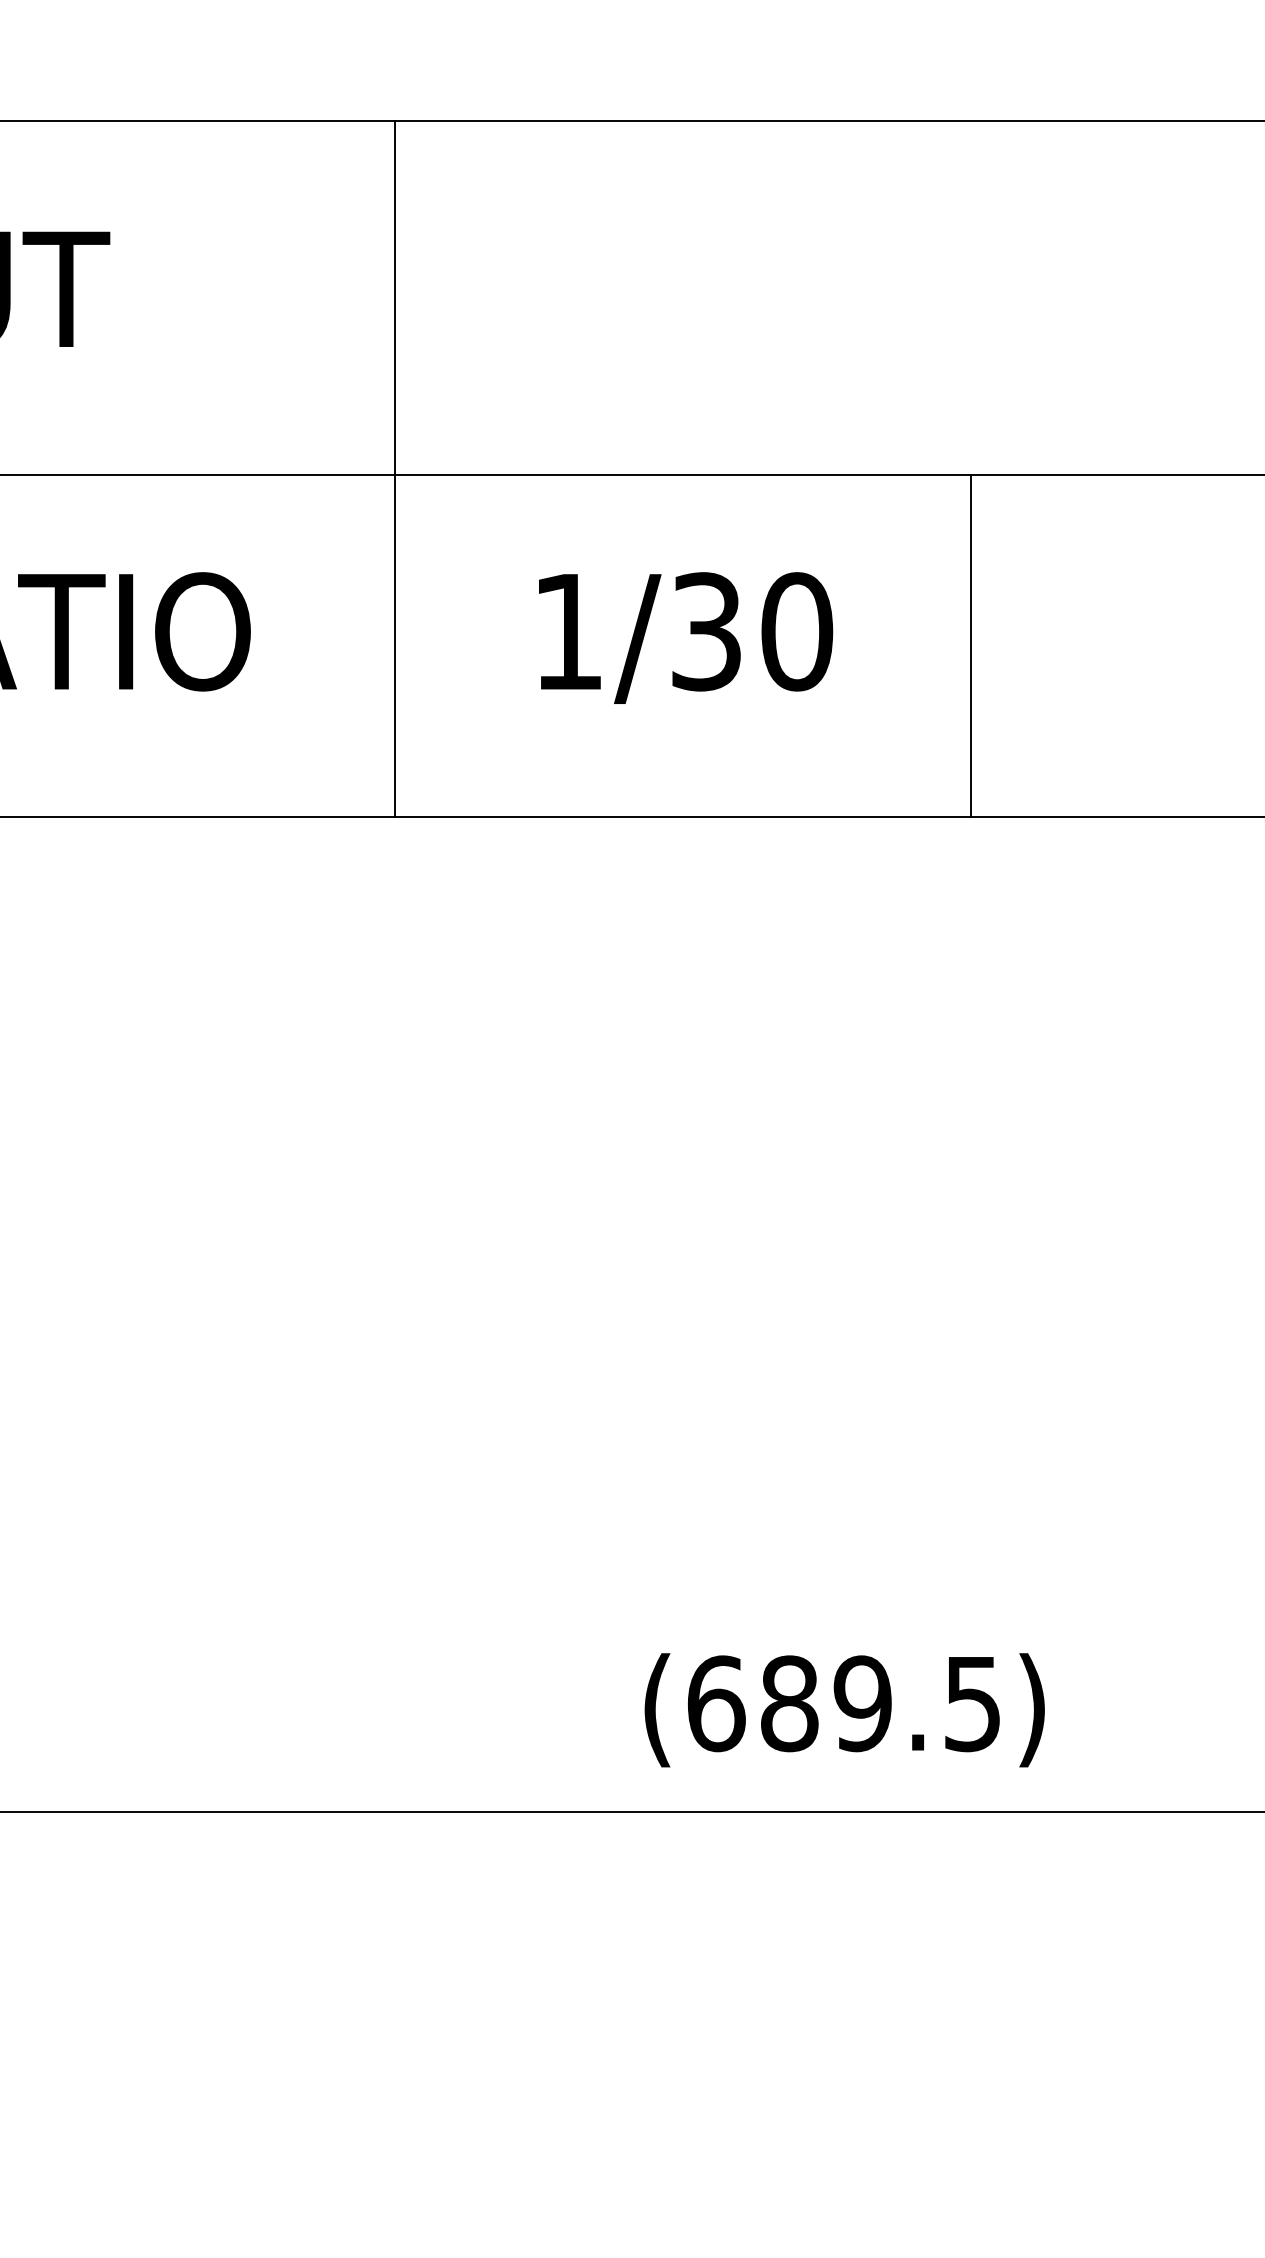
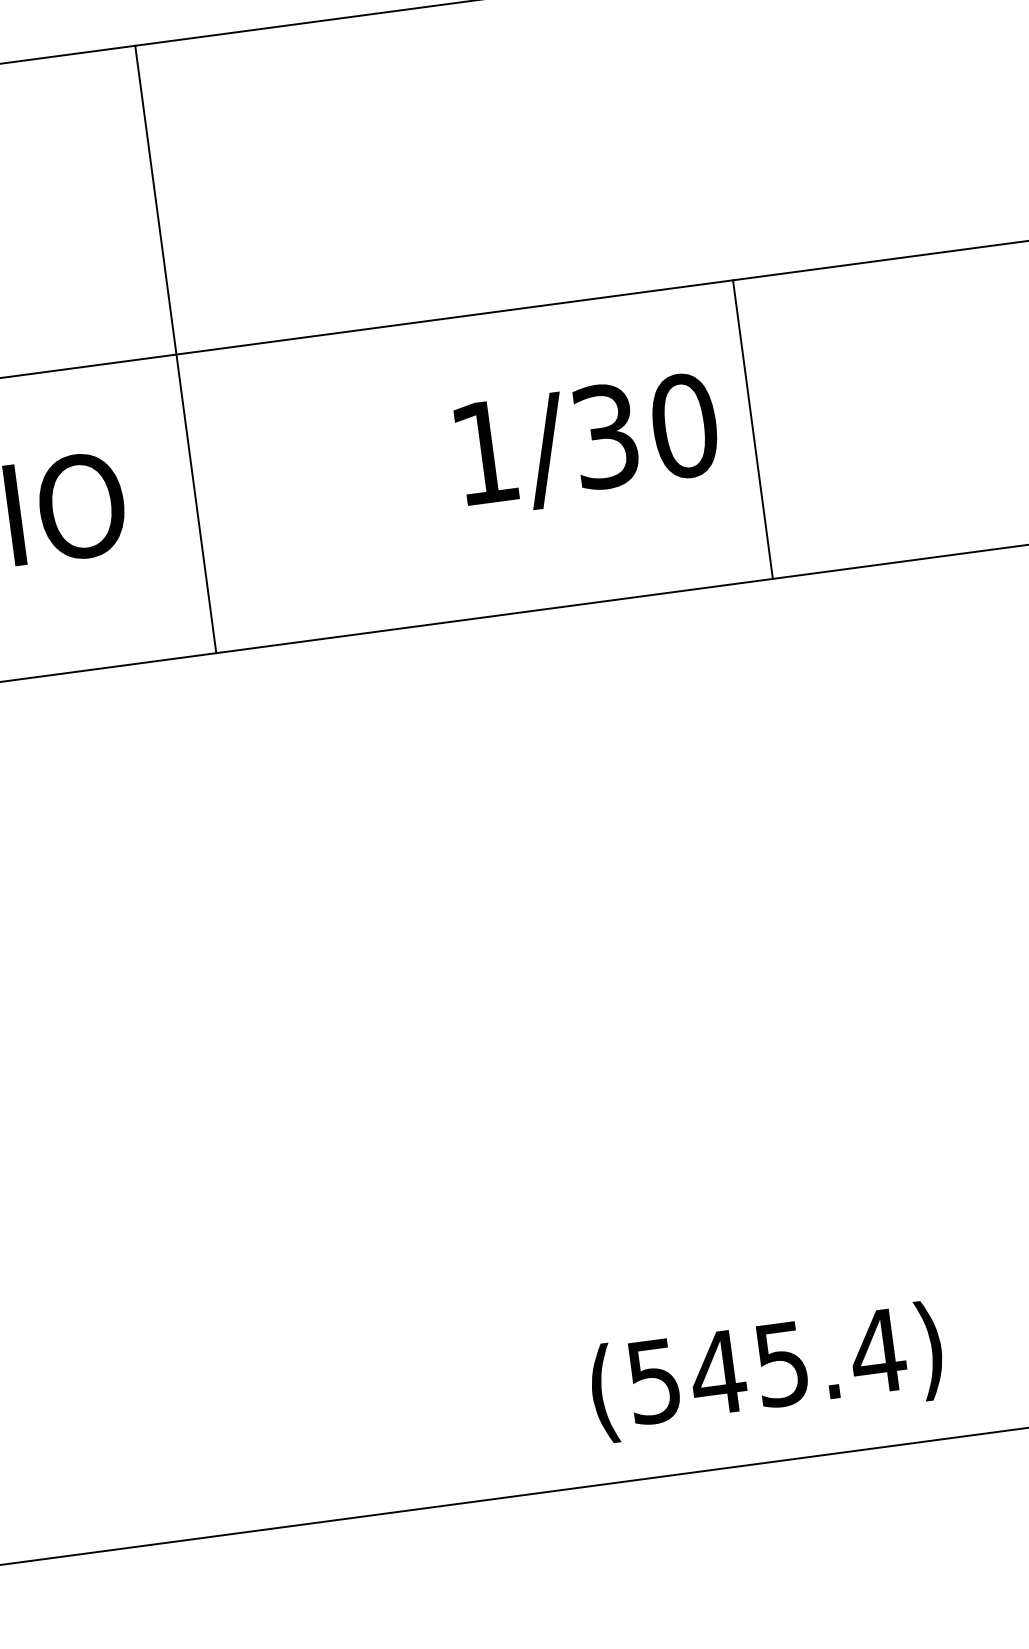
line: (395, 468) -> (175, 348), moved
text: (686, 637) -> (588, 443), moved
text: (845, 1703) -> (766, 1366), (689.5) -> (545.4)

